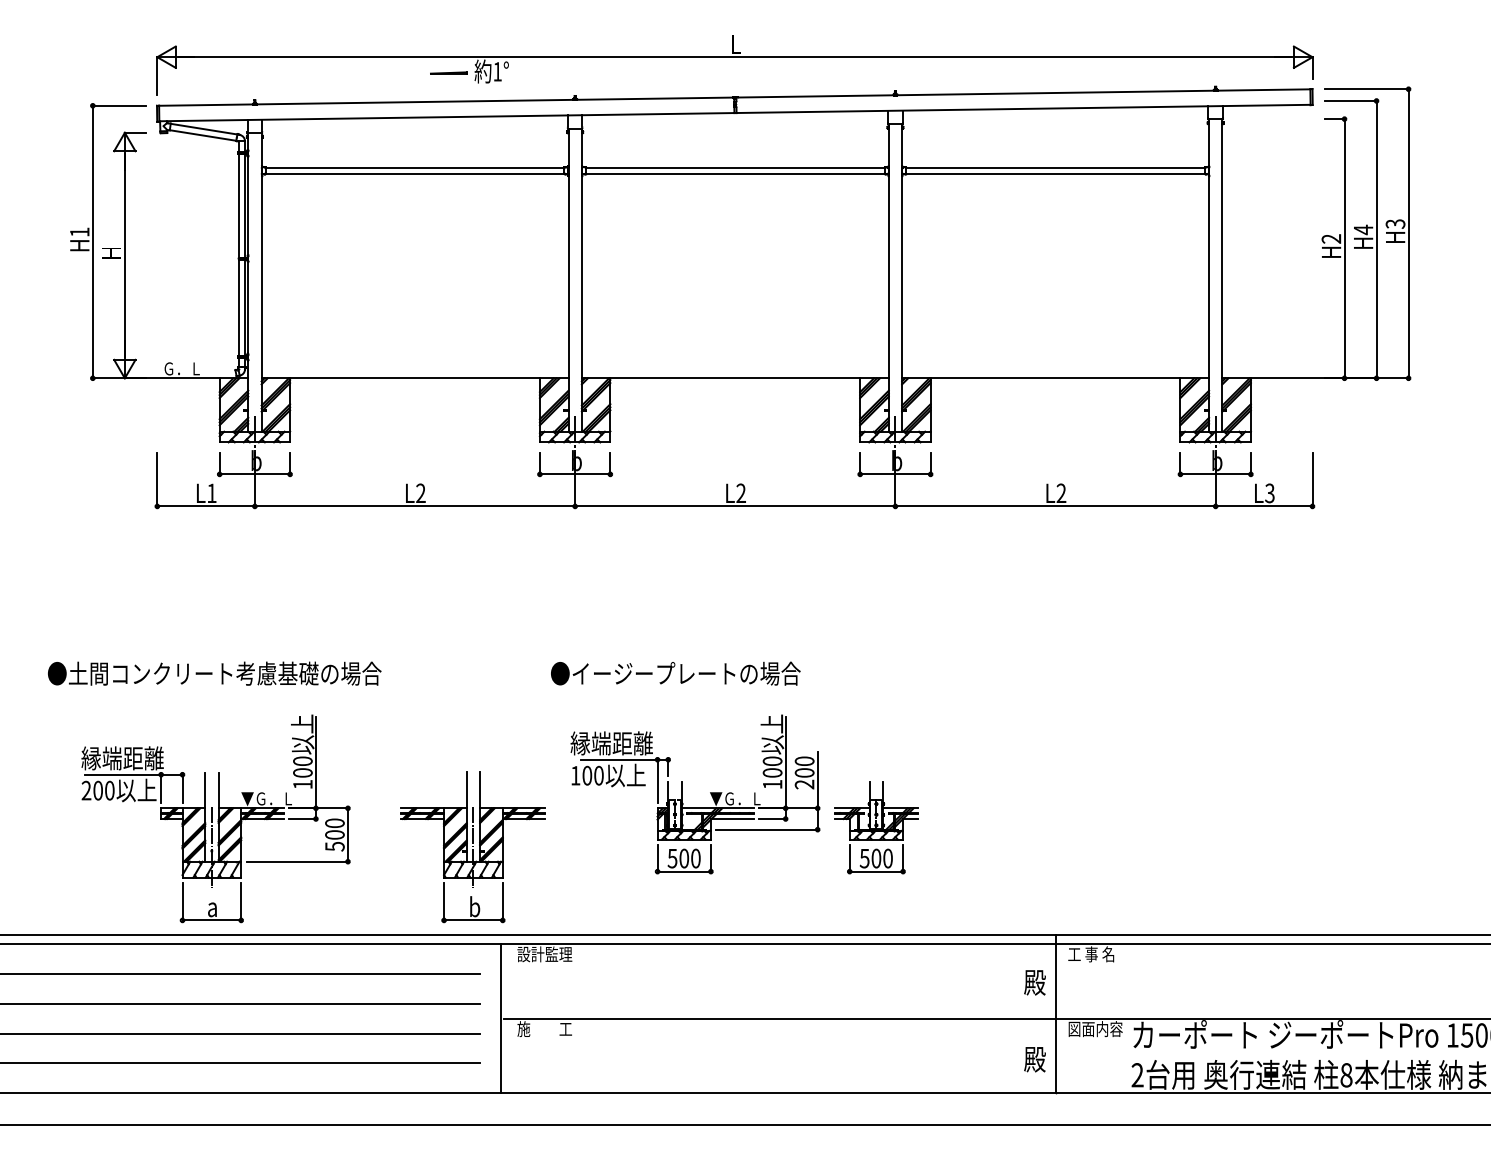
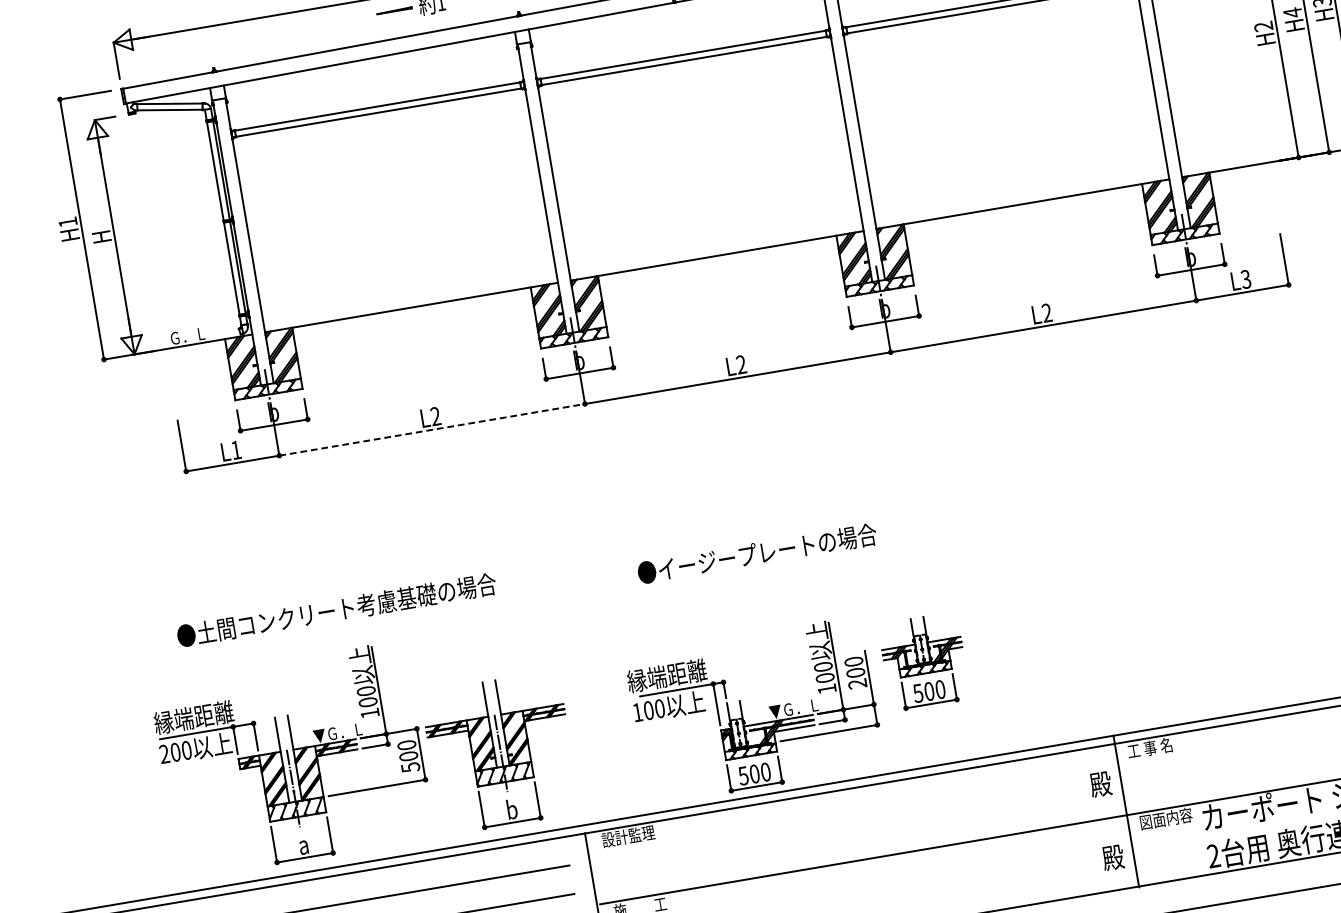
line: (415, 506) -> (432, 429), solid -> dashed
text: (214, 673) -> (336, 610), moved
text: (675, 673) -> (756, 553), moved
part: (682, 794) -> (742, 713), moved
part: (472, 847) -> (500, 753), moved

